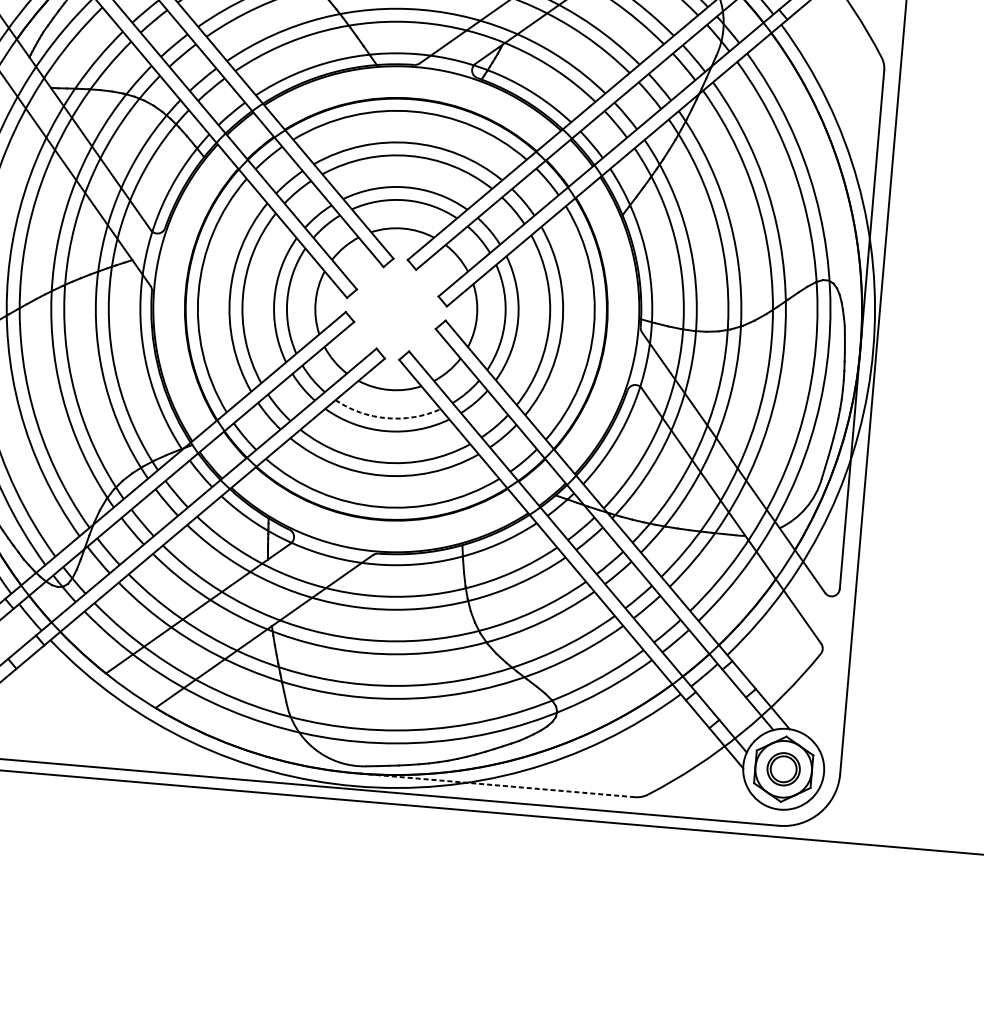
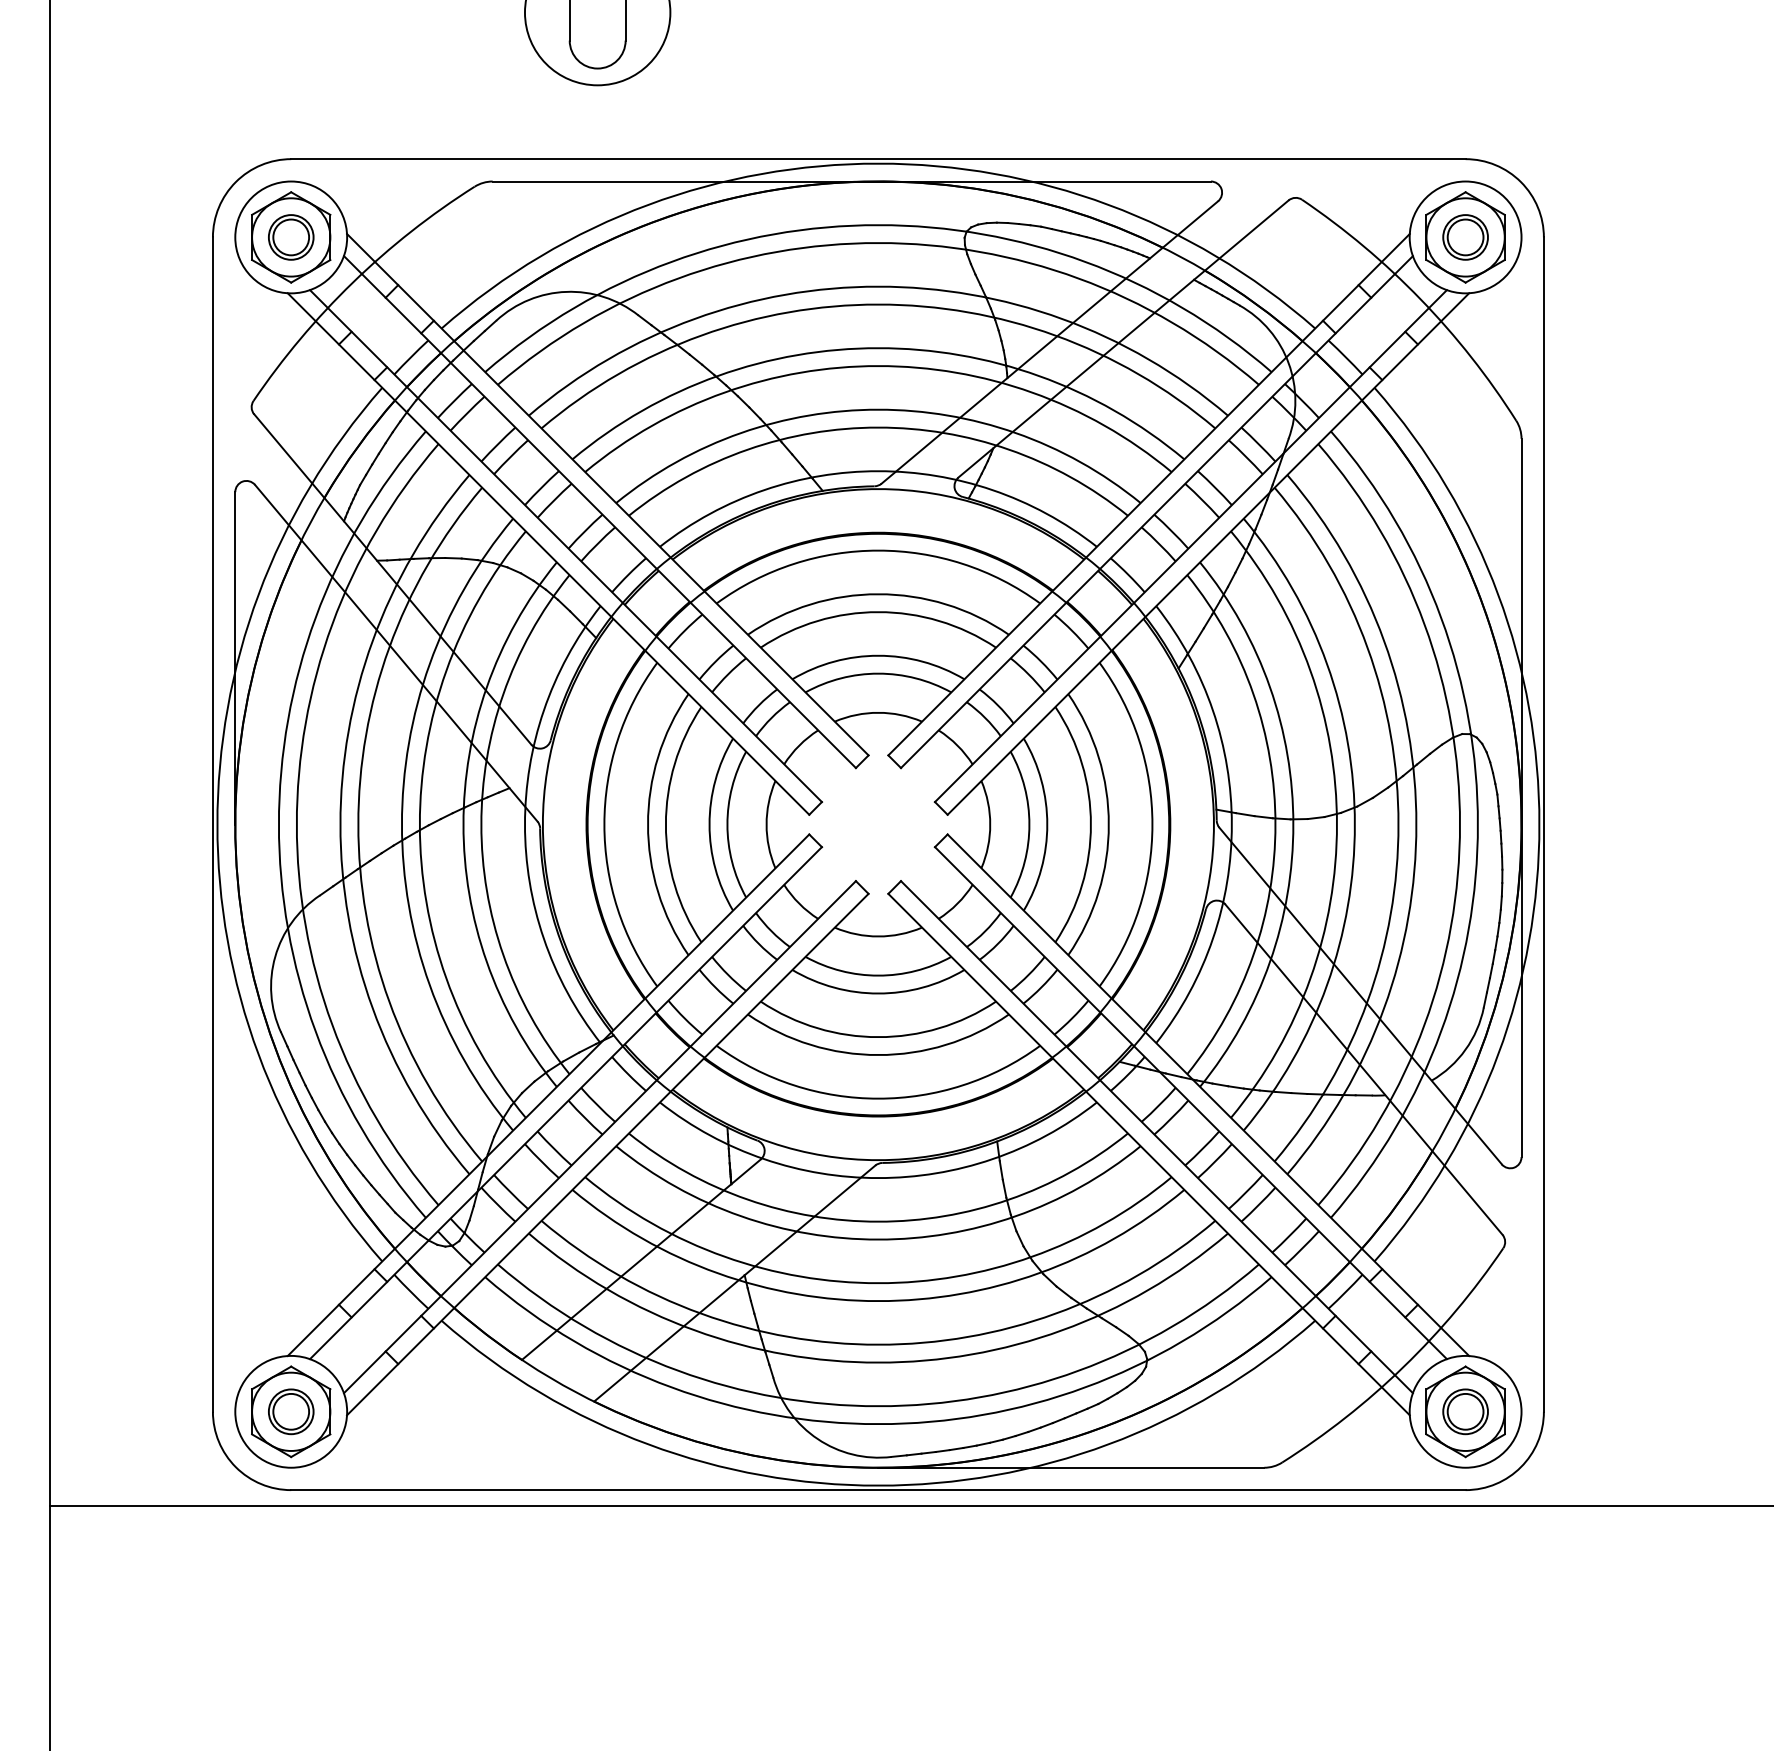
arc: (387, 418) -> (878, 975), dashed -> solid
line: (495, 785) -> (1071, 1467), dashed -> solid

